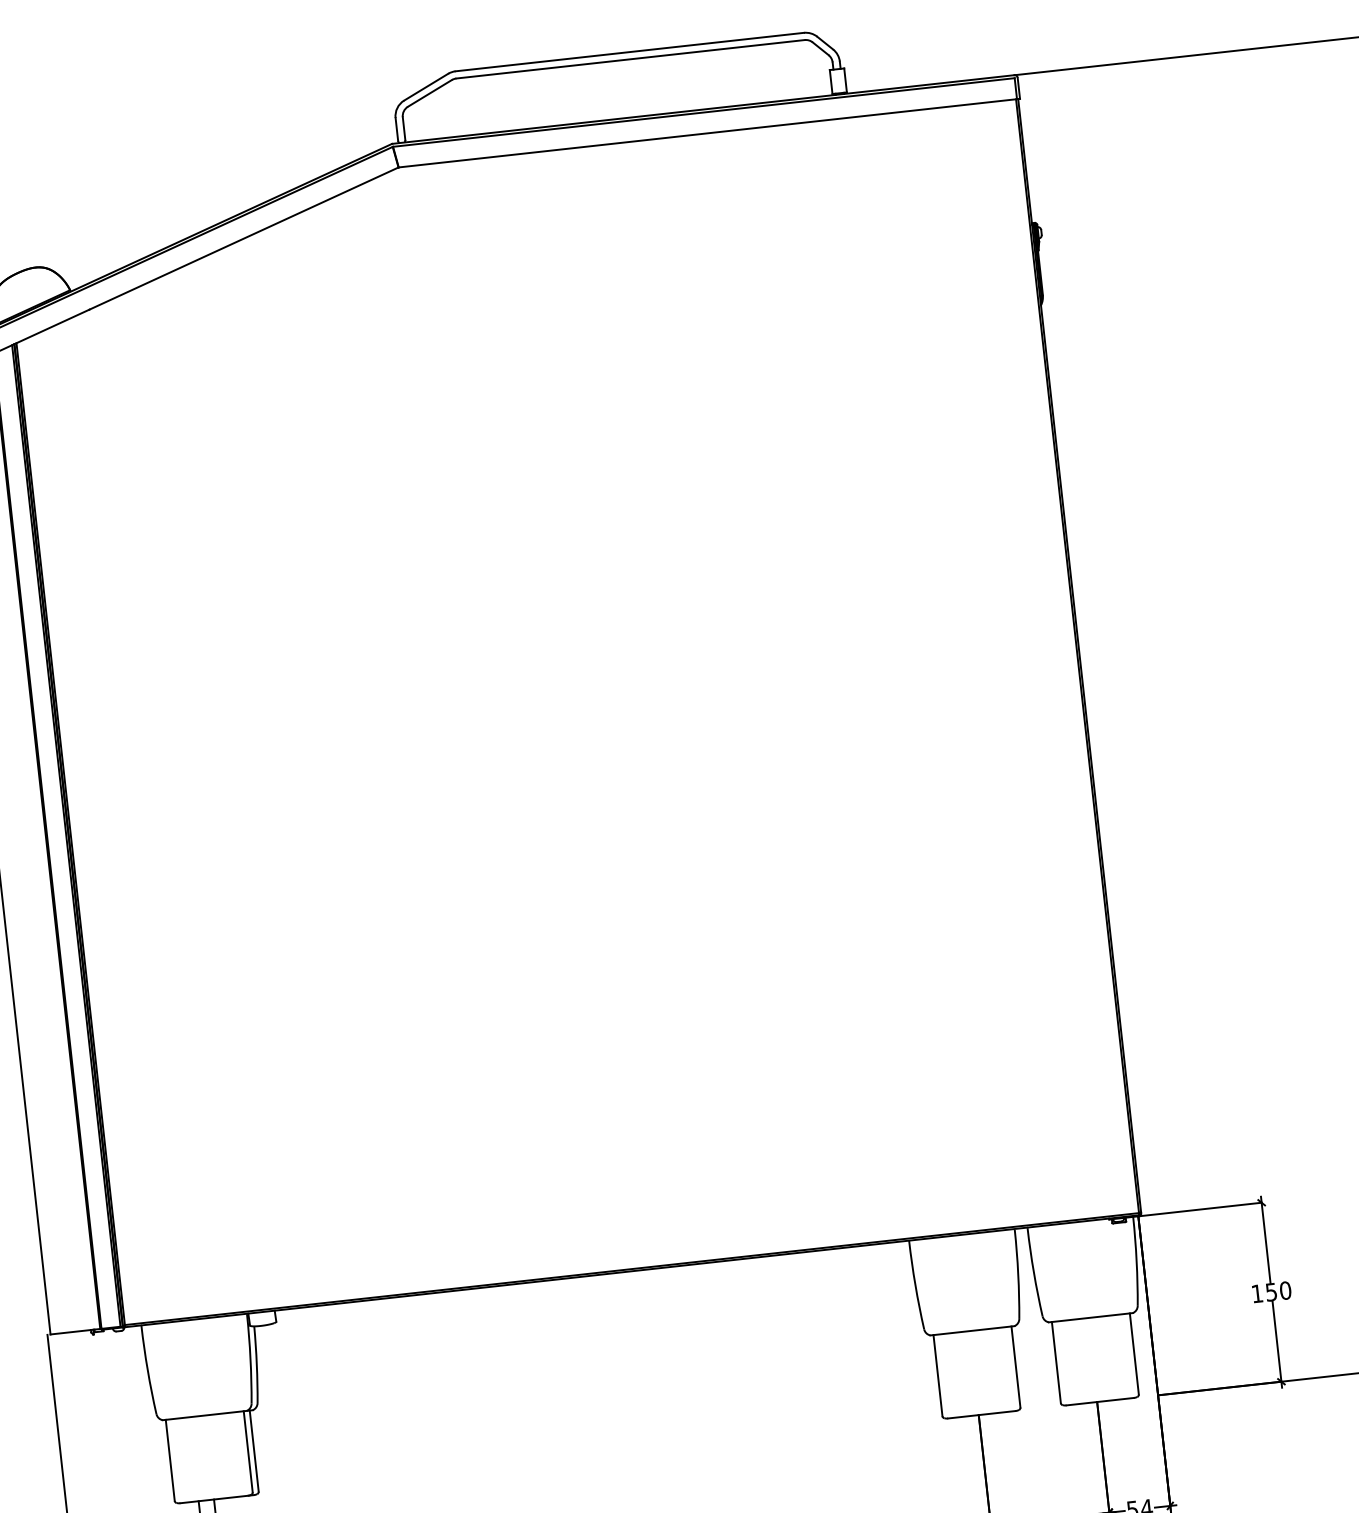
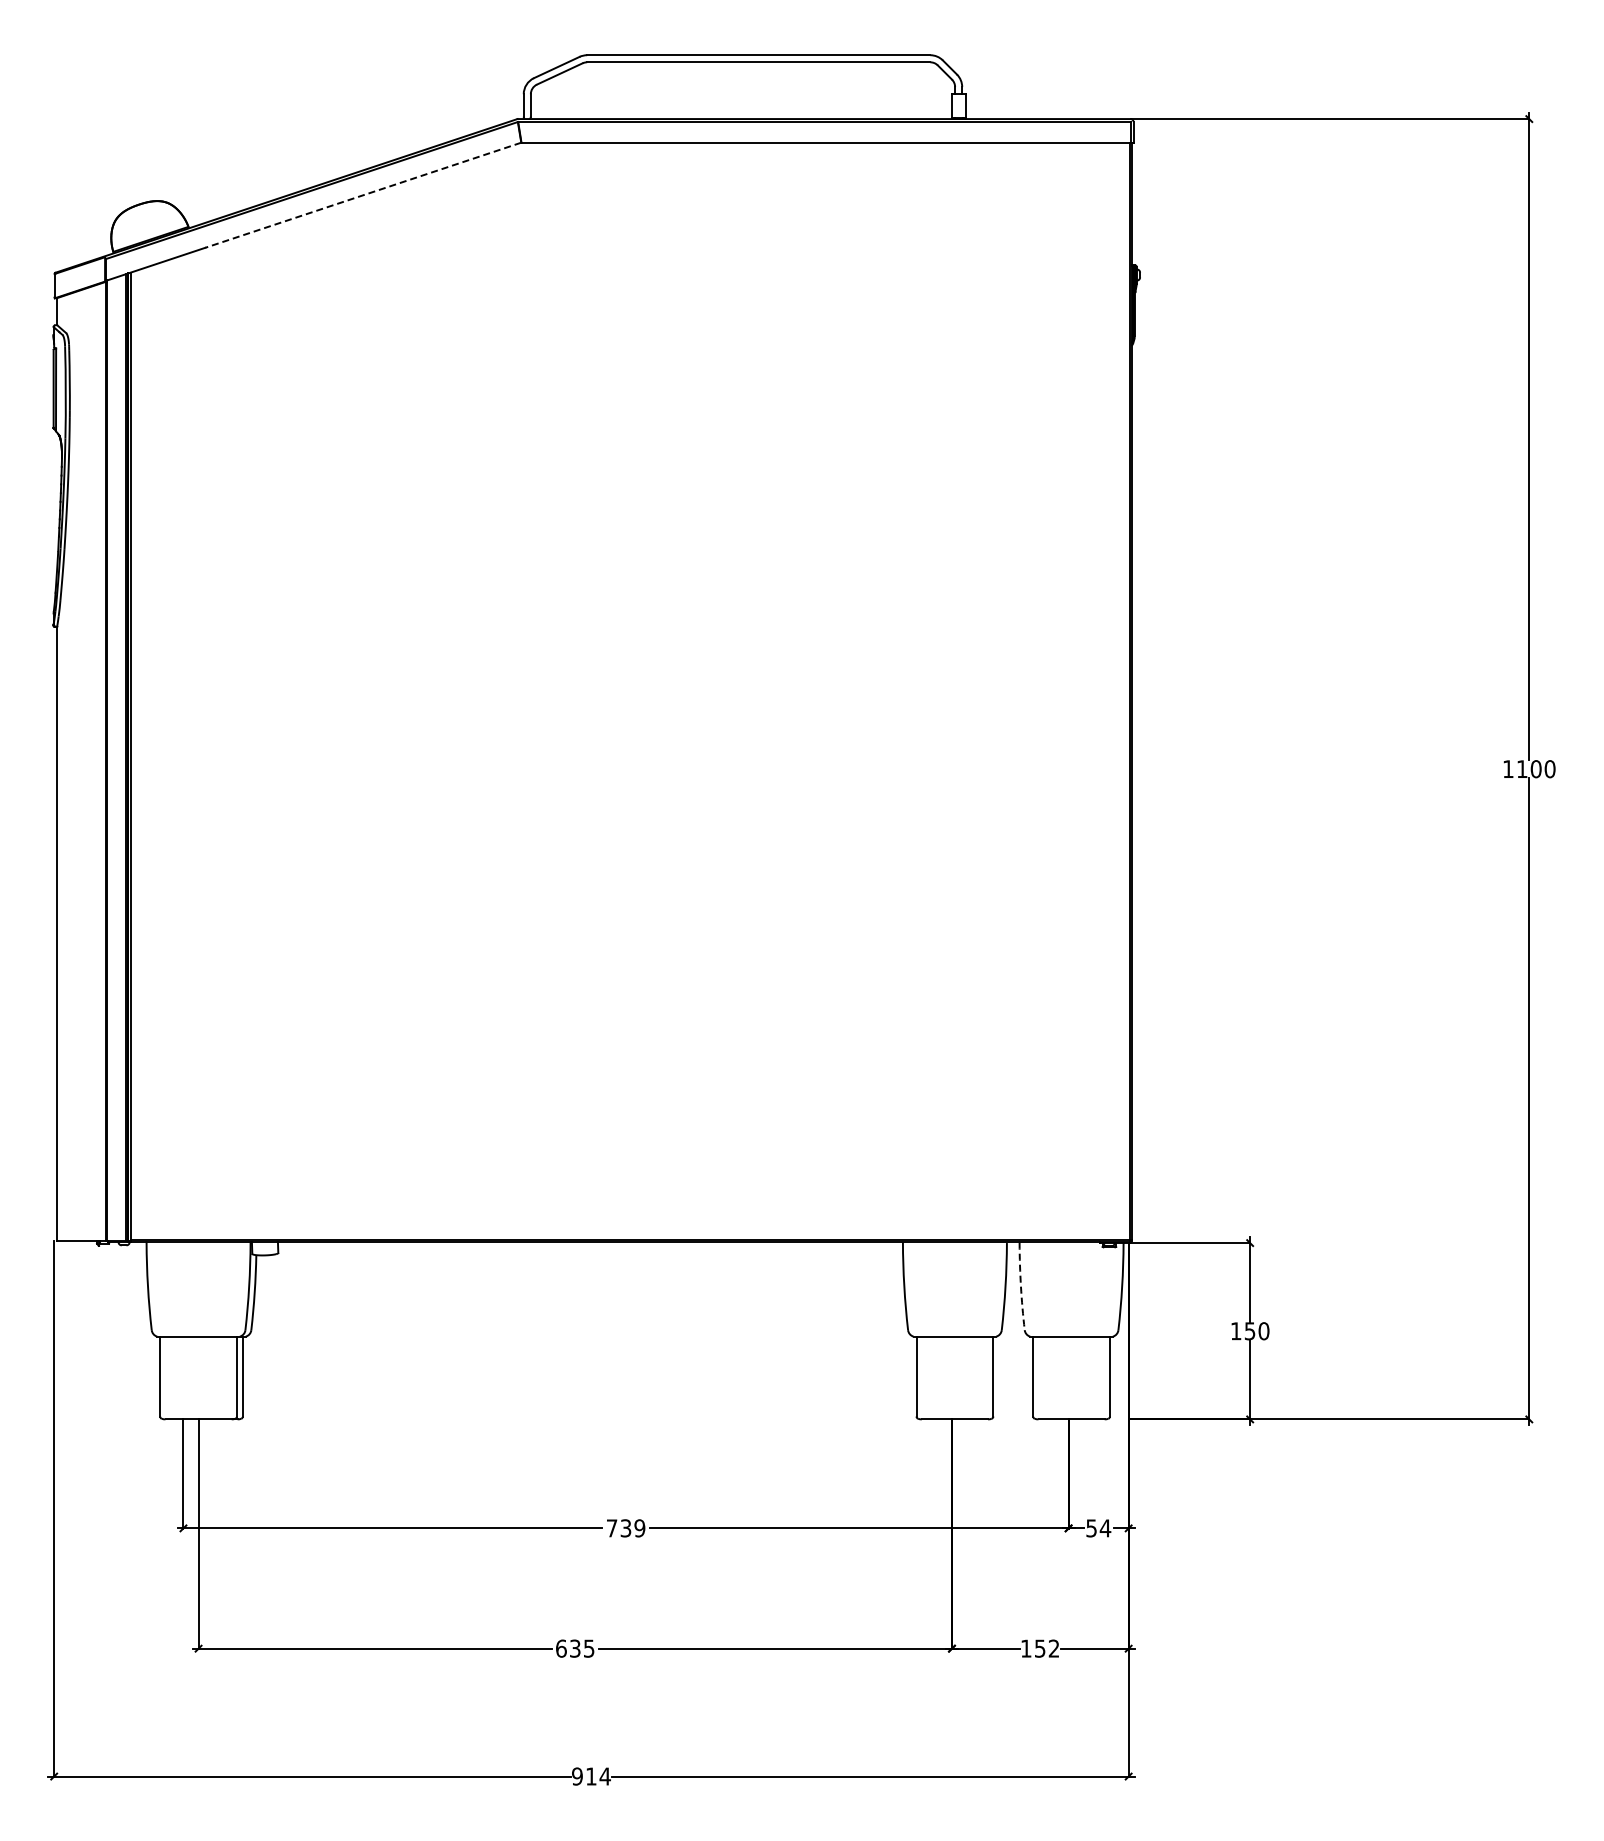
line: (244, 238) -> (363, 195), solid -> dashed
arc: (1033, 1272) -> (1020, 1286), solid -> dashed

